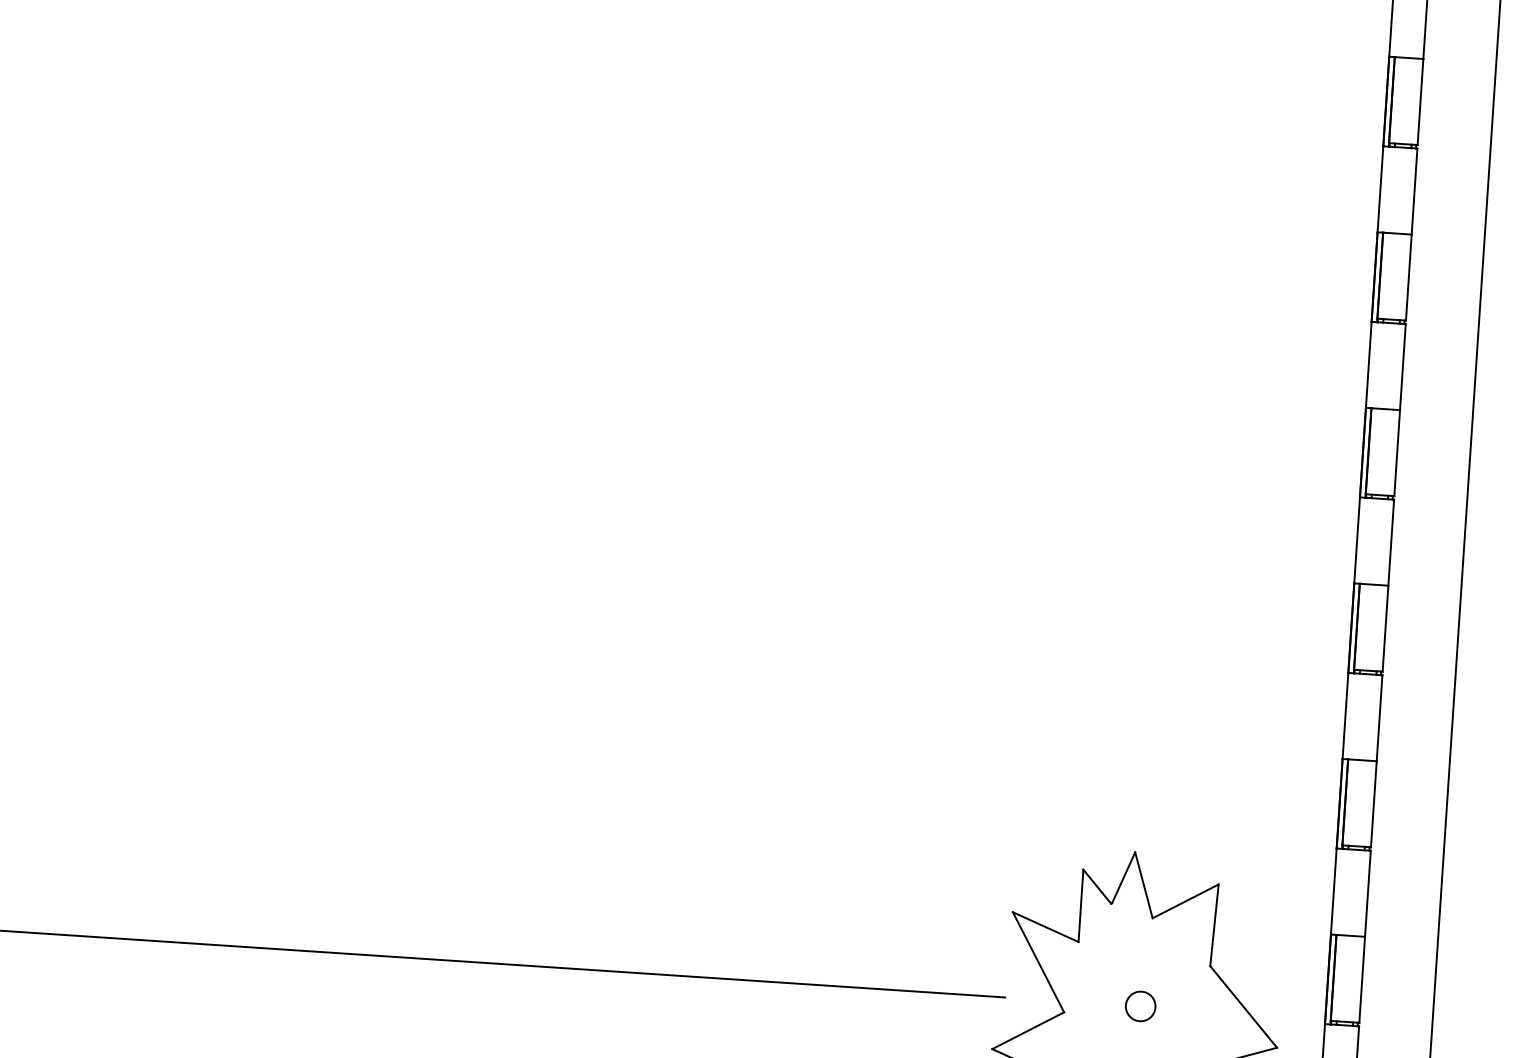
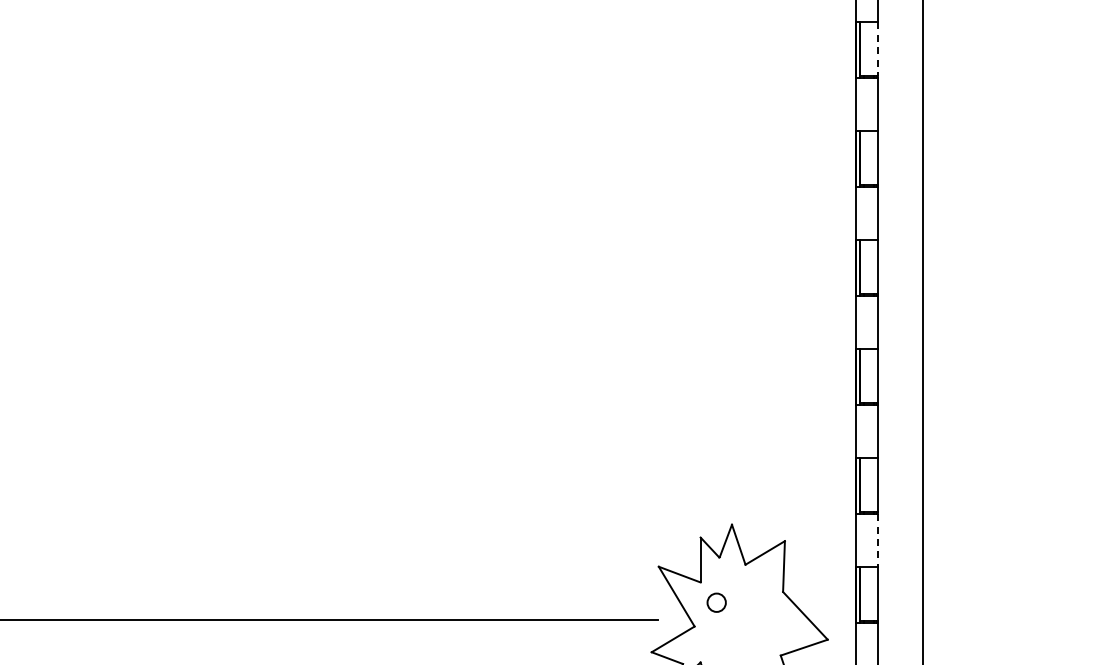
line: (1420, 102) -> (877, 49), solid -> dashed
line: (1367, 893) -> (877, 540), solid -> dashed
circle: (1140, 1005) -> (716, 602), moved

